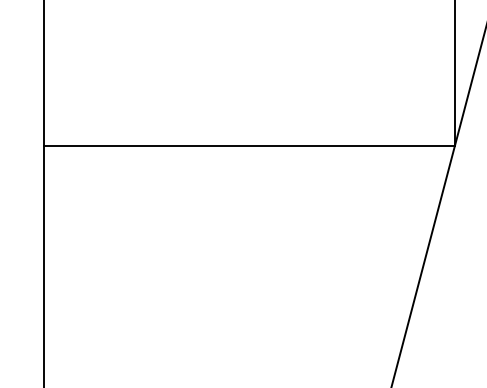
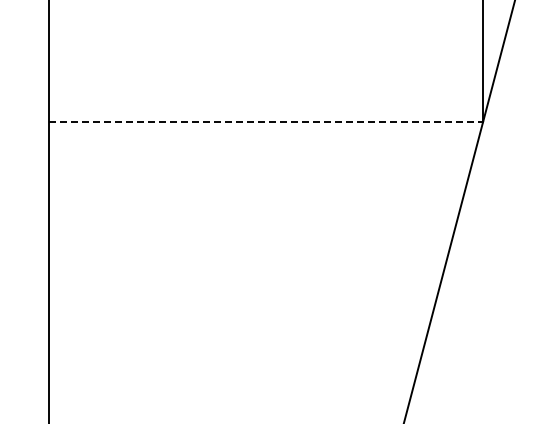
line: (249, 146) -> (266, 122), solid -> dashed

